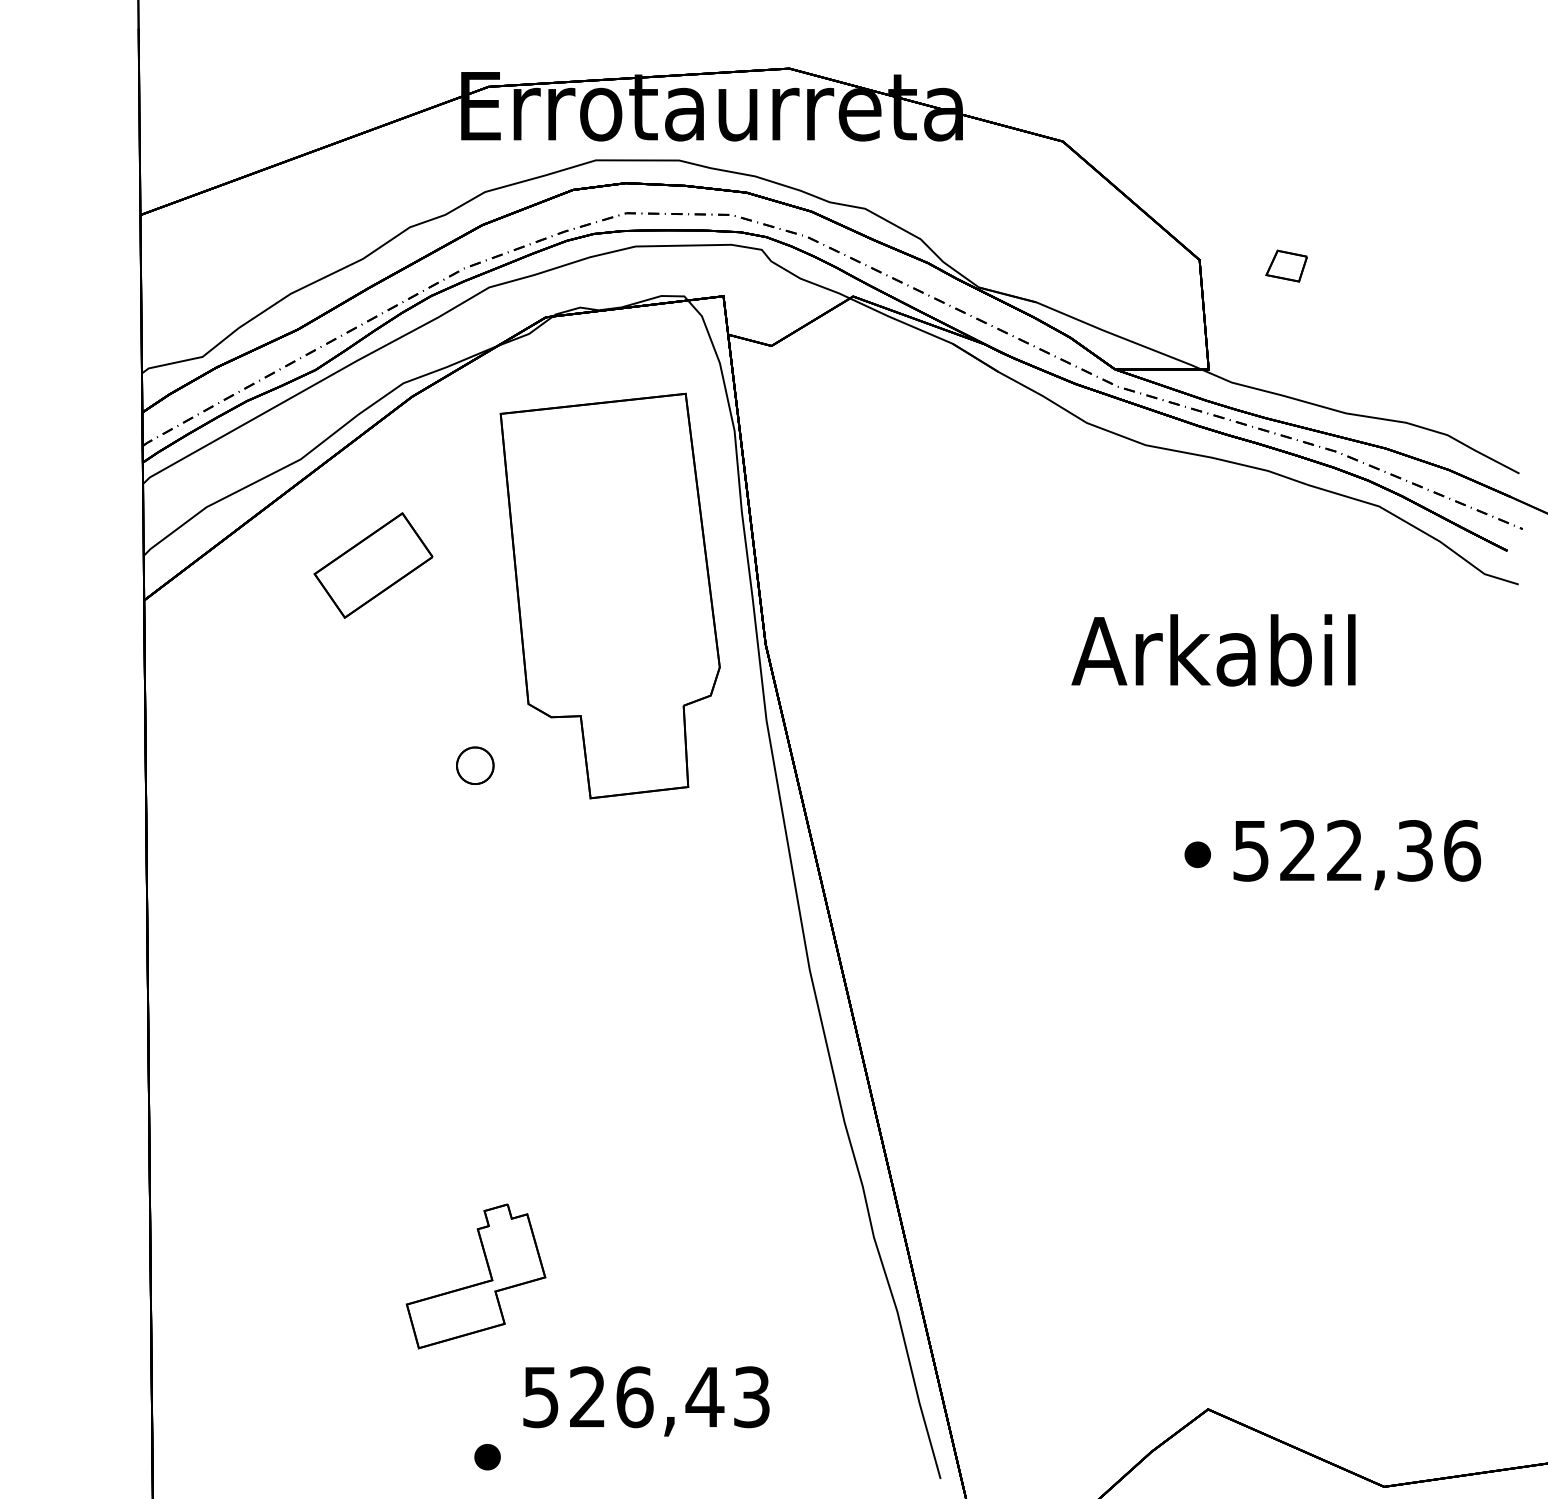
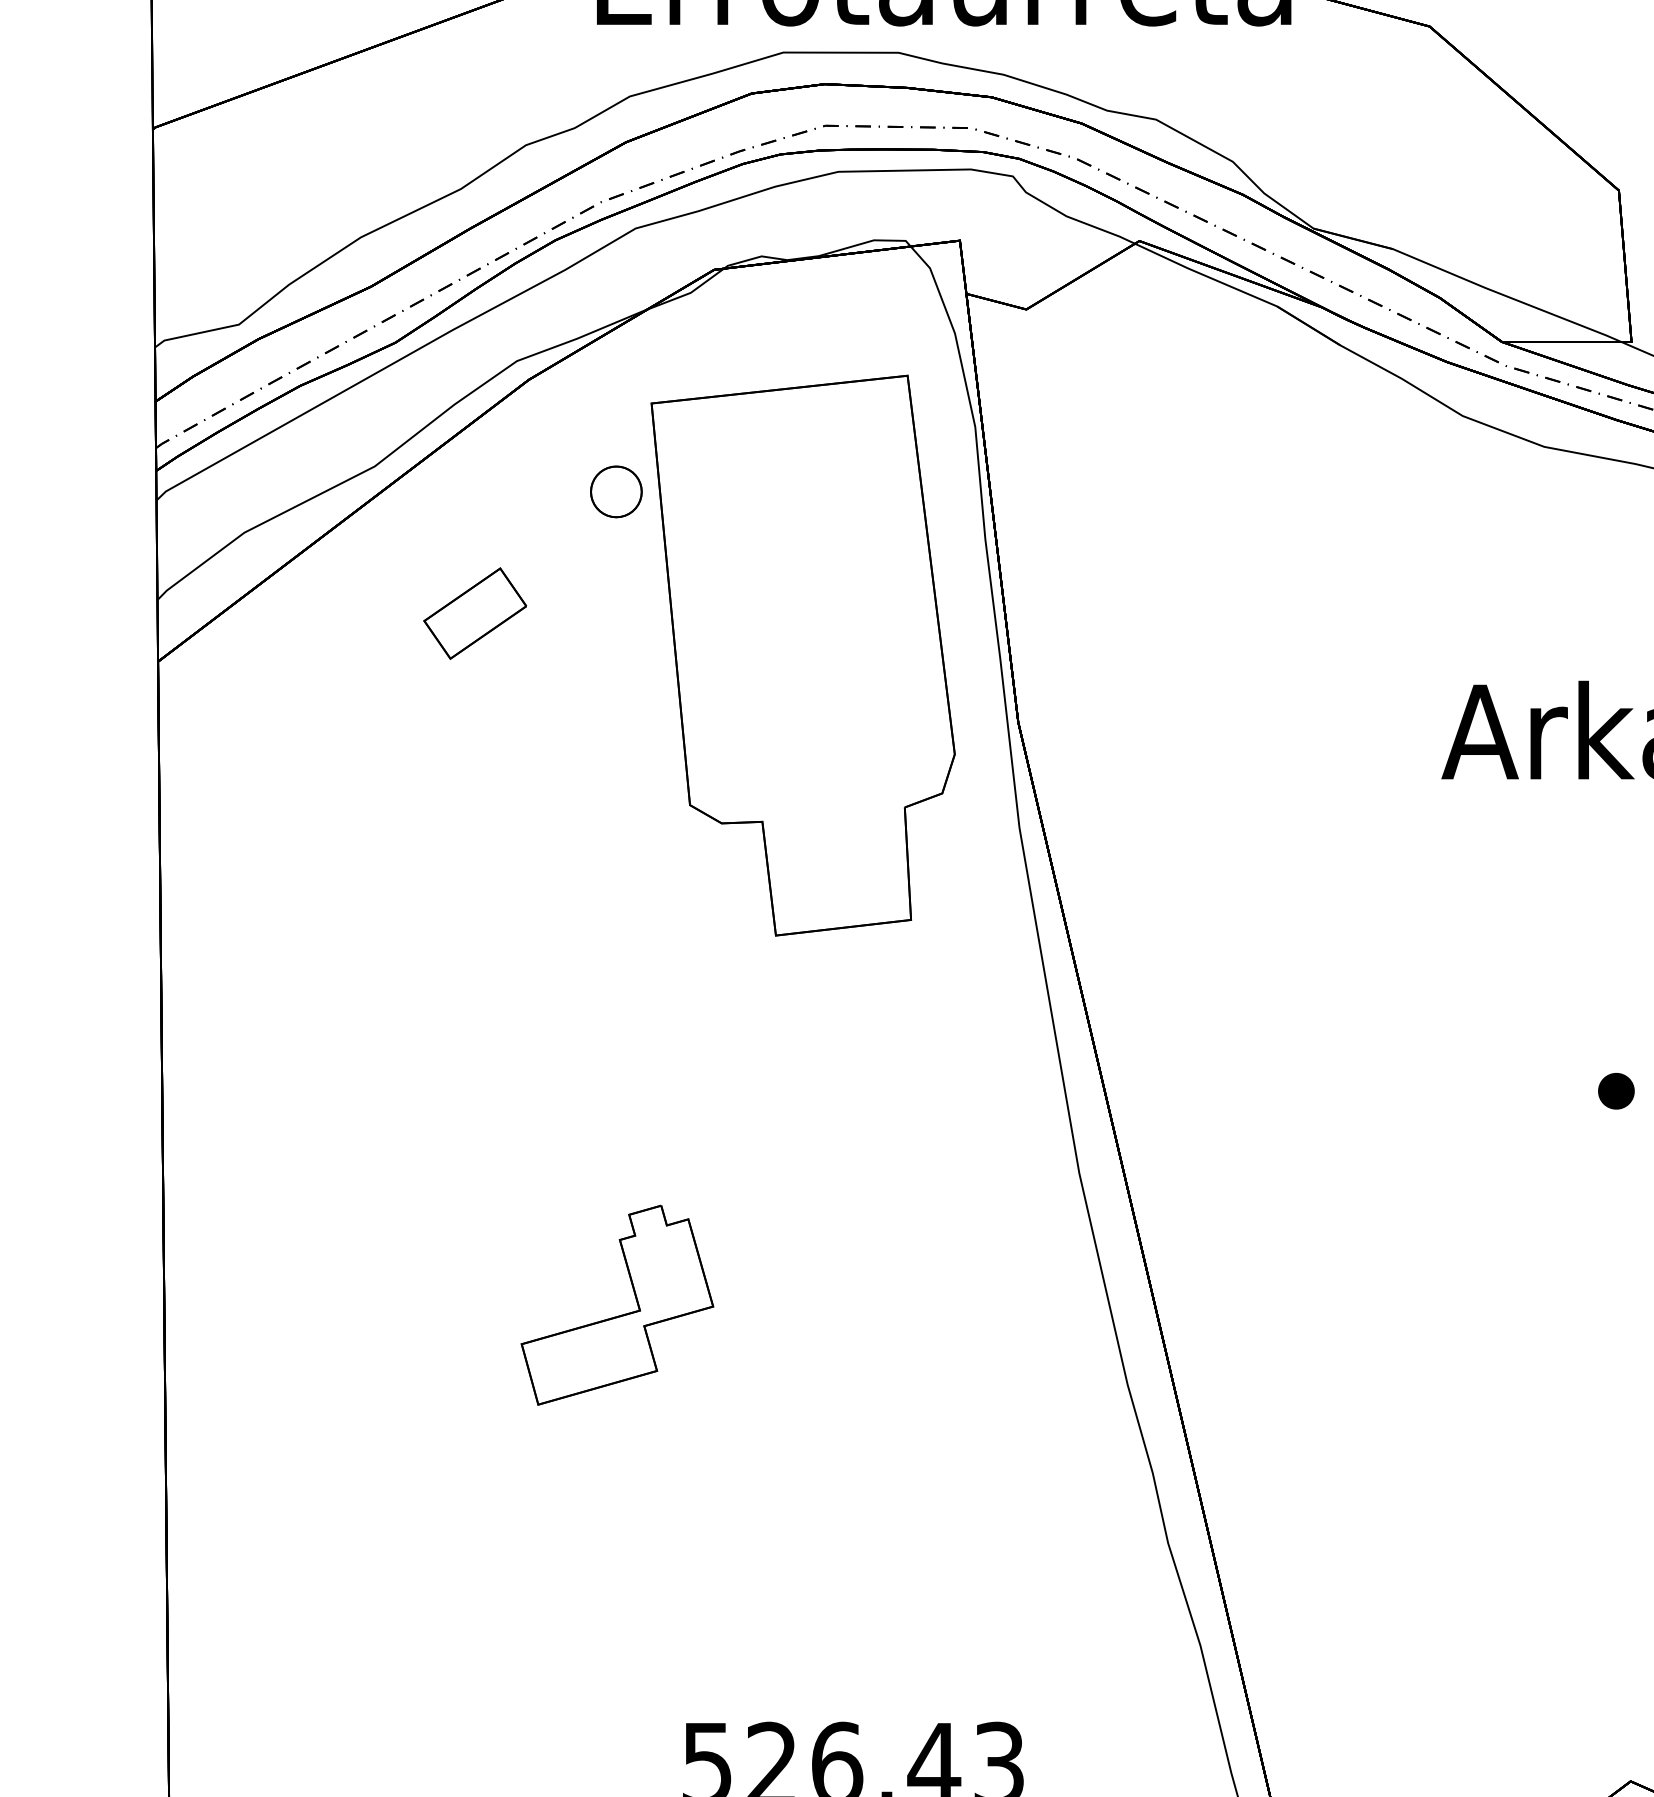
part: (372, 565) -> (474, 613), size x0.62
part: (475, 765) -> (616, 491), moved
part: (1197, 854) -> (1615, 1090), moved
part: (476, 1283) -> (618, 1315), moved

